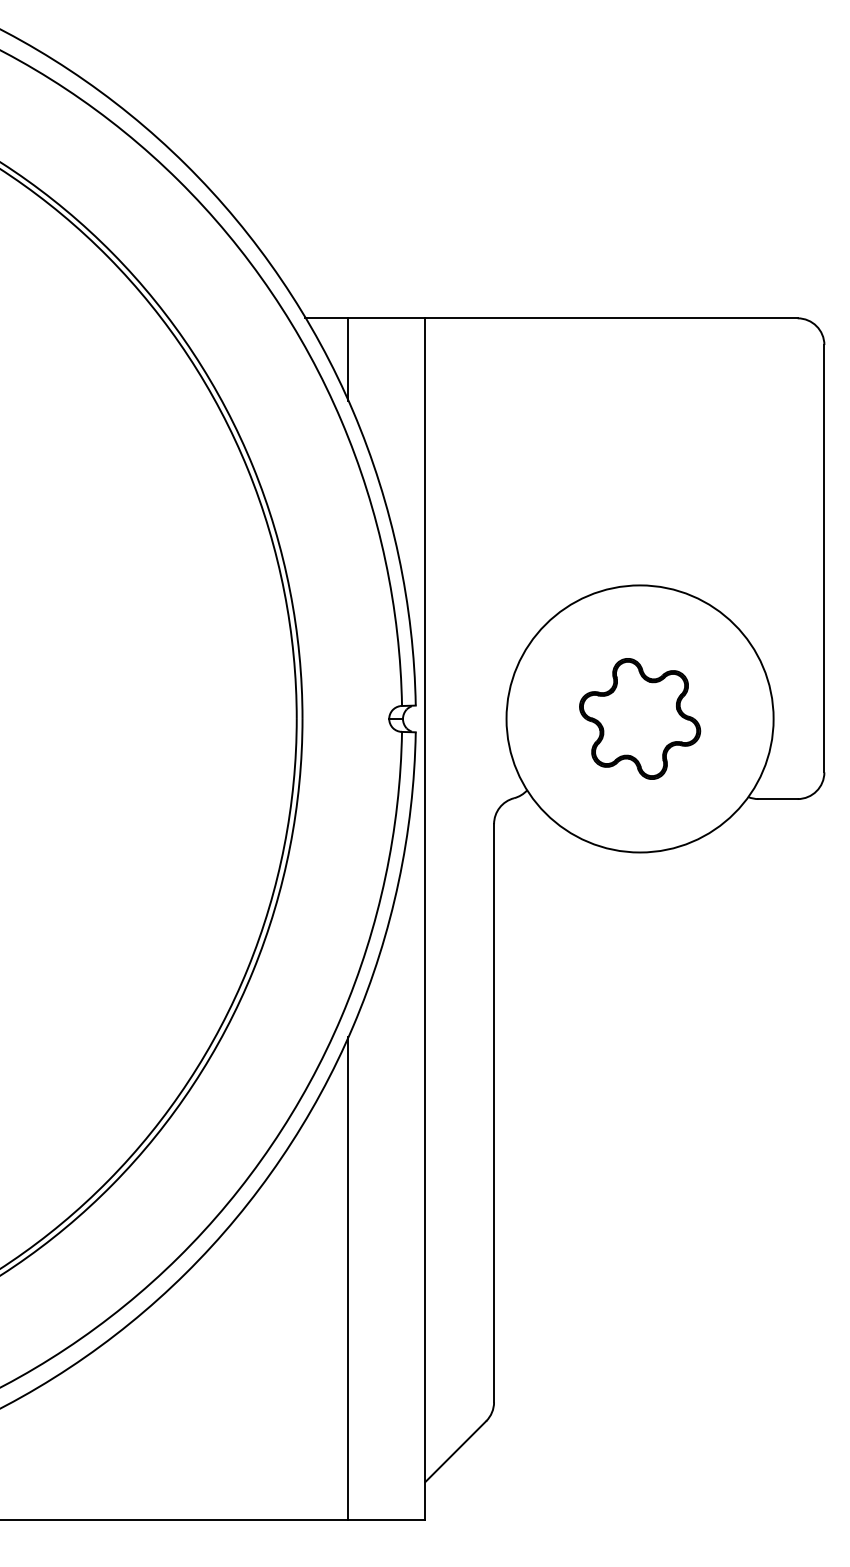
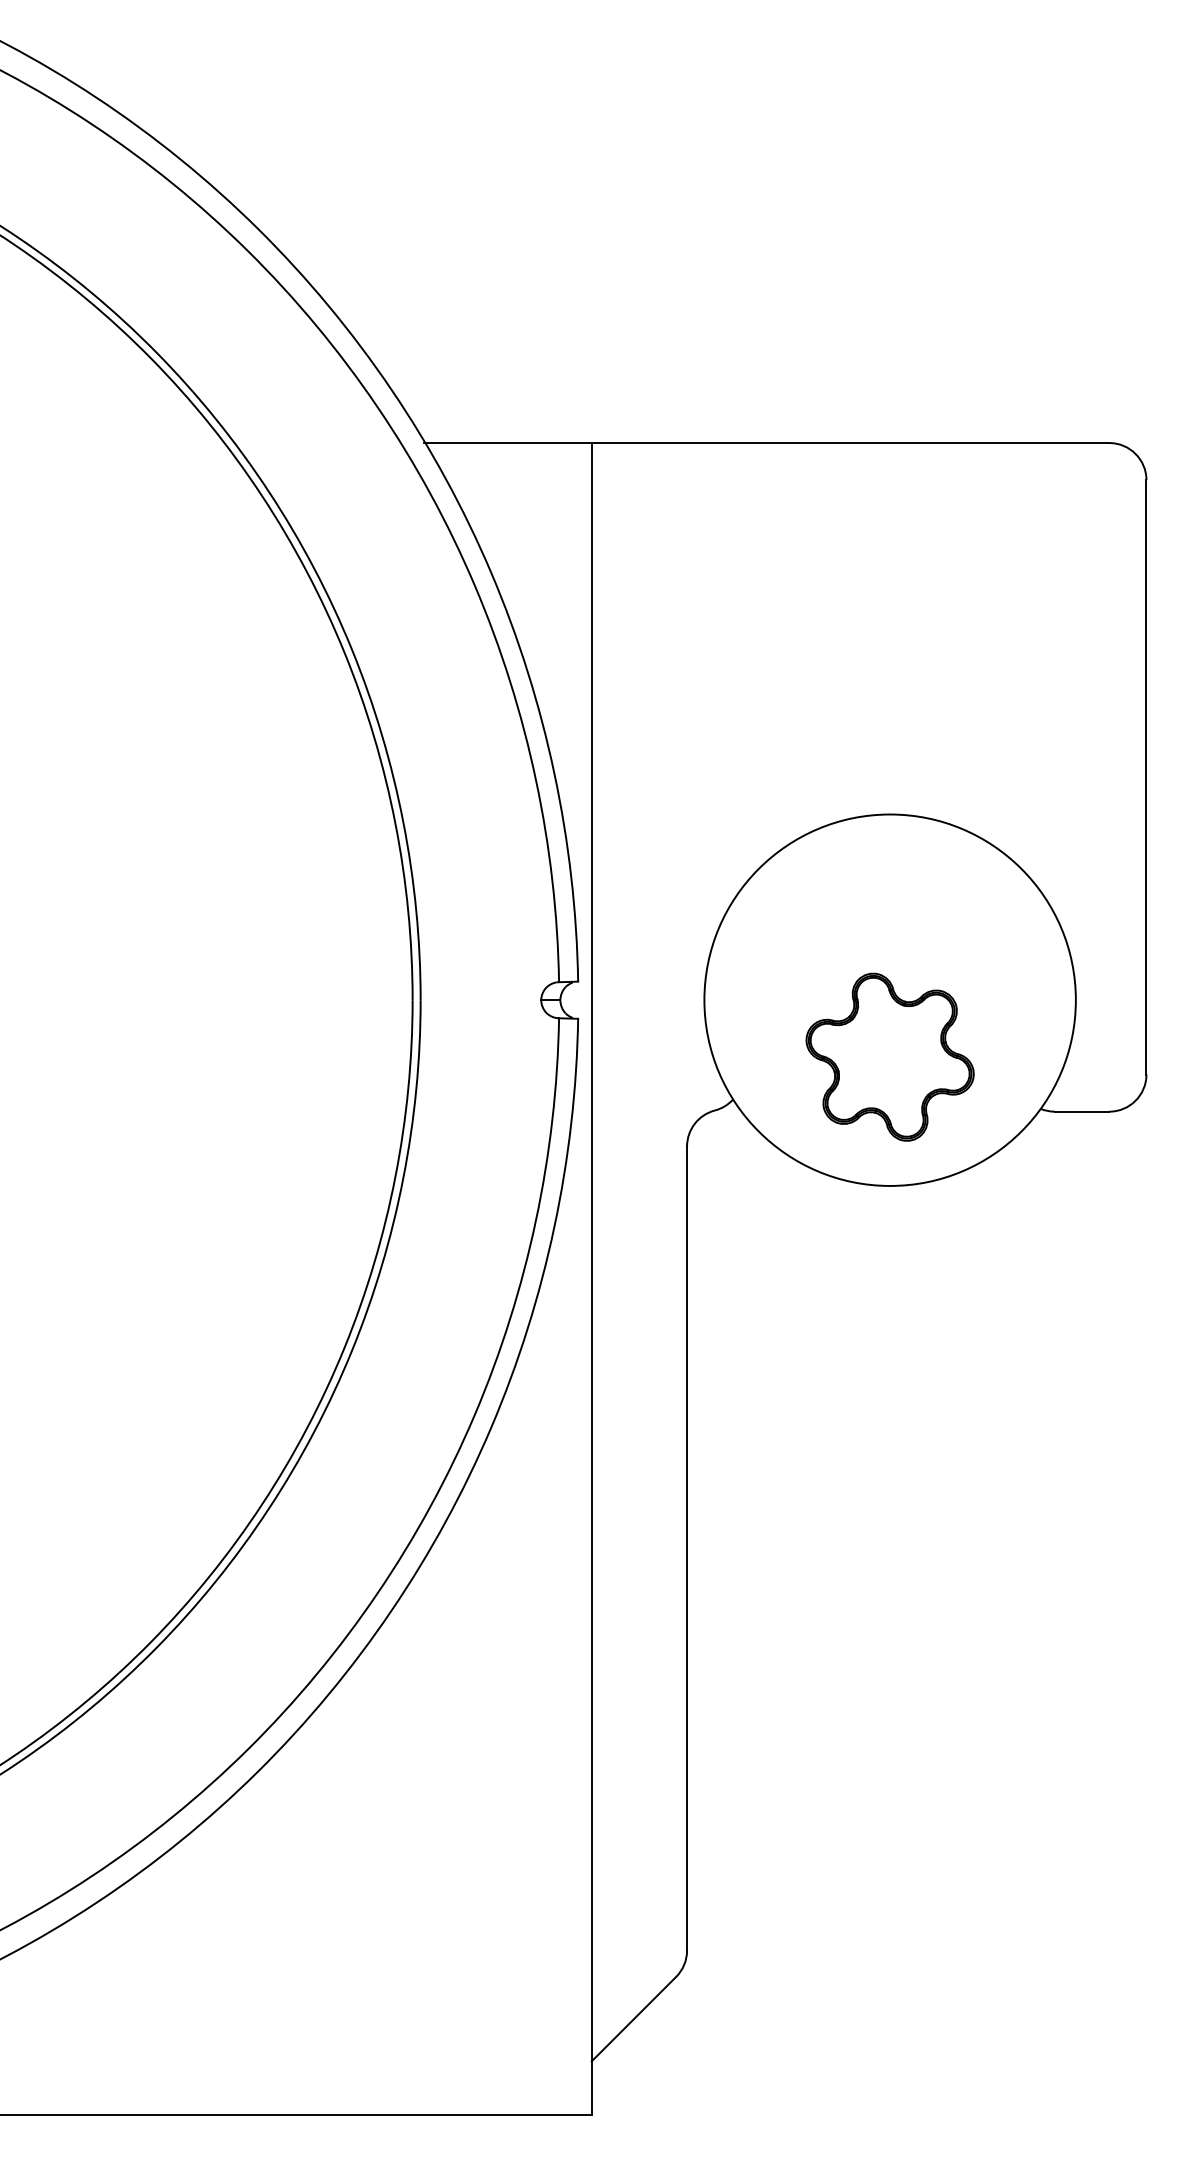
line: (348, 359) -> (484, 500), removed
part: (639, 718) -> (889, 1056), moved
line: (348, 1278) -> (484, 1778), removed

